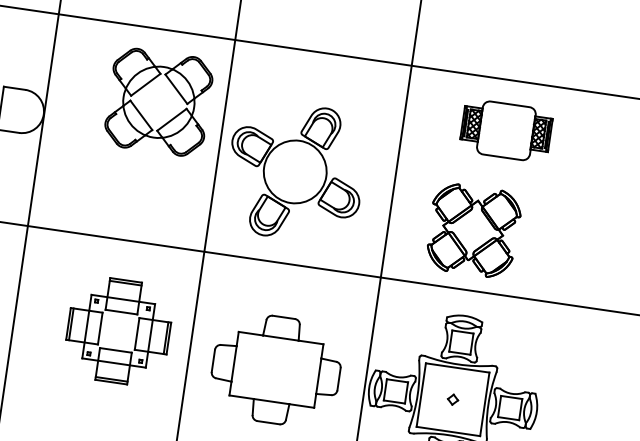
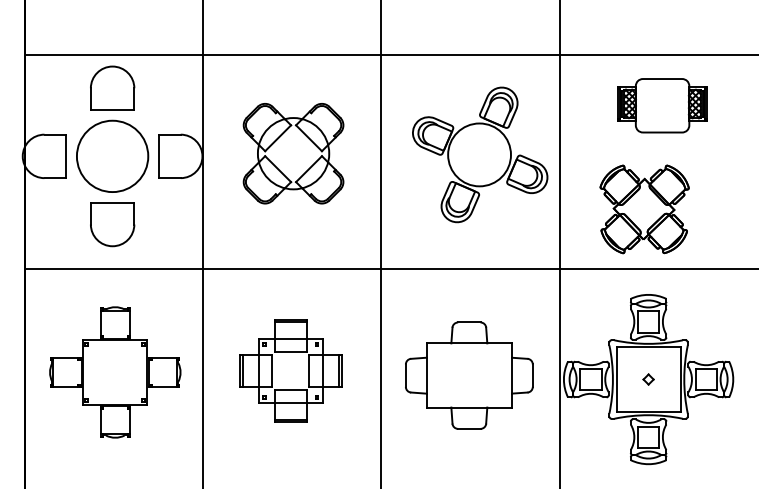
part: (158, 102) -> (293, 153), moved
part: (296, 171) -> (480, 154), moved
part: (118, 330) -> (290, 370), moved

